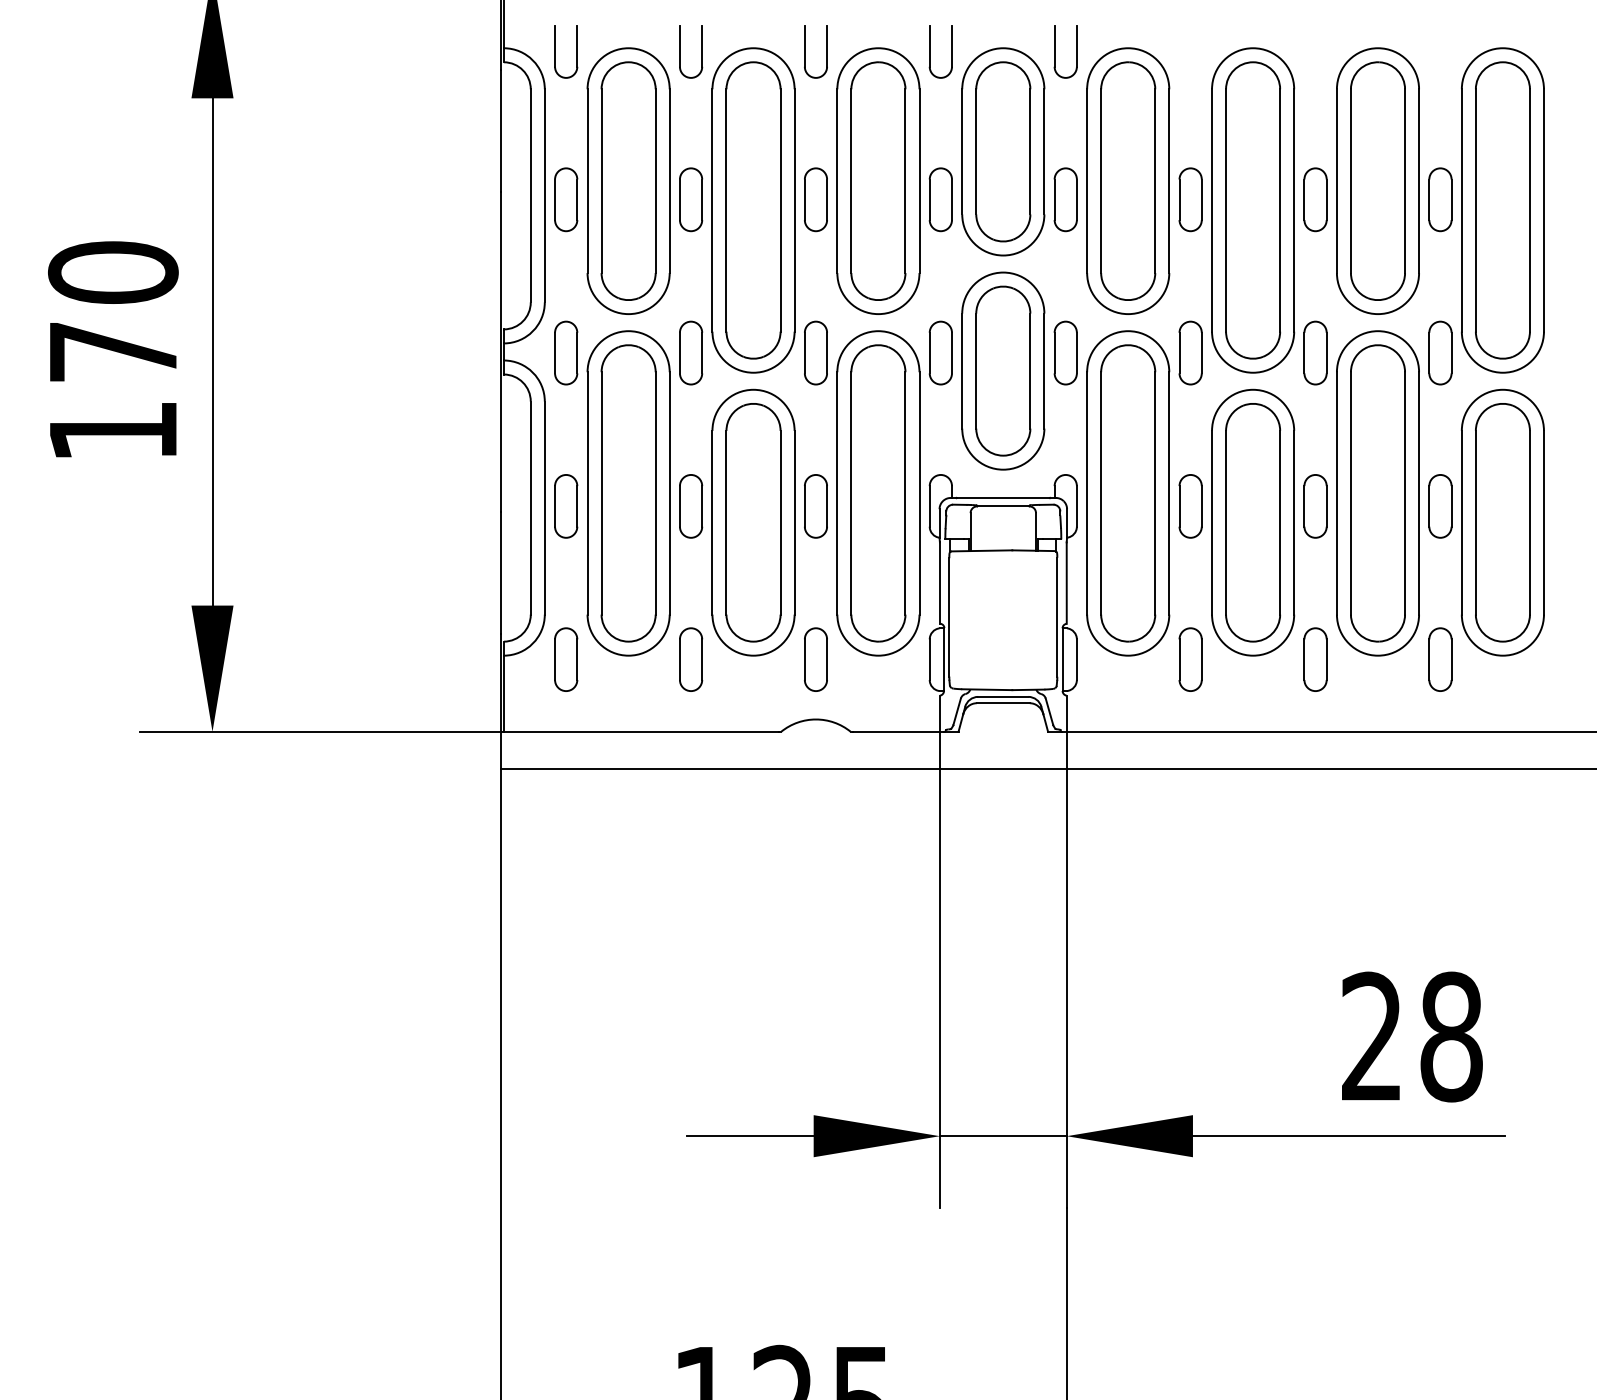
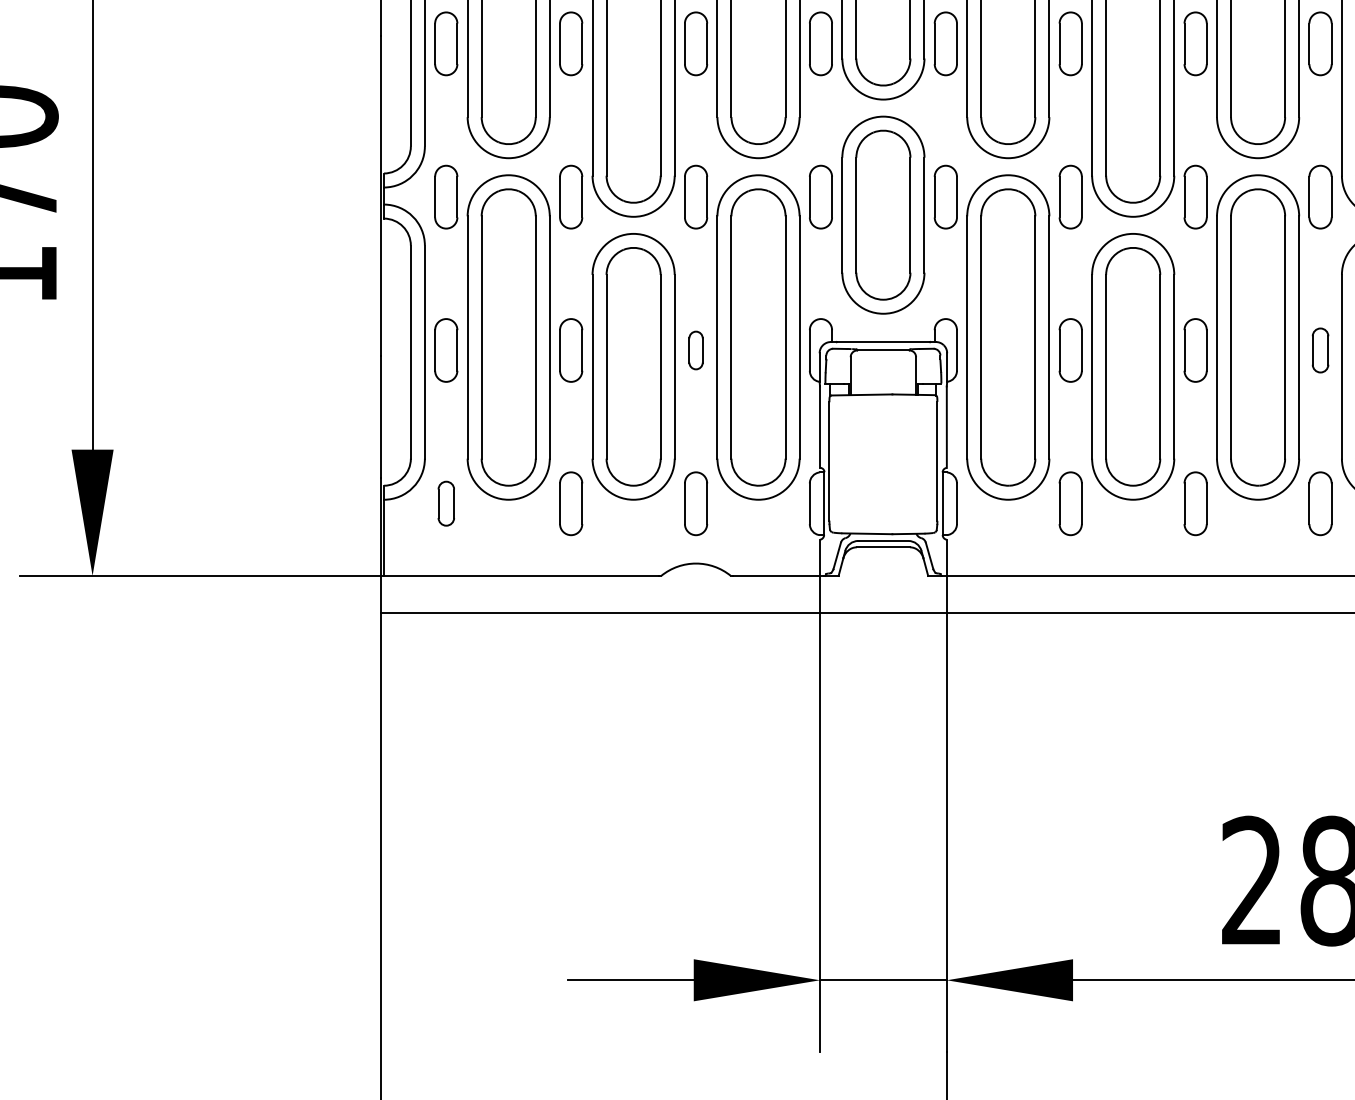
part: (815, 506) -> (695, 350), size x0.6
part: (1440, 506) -> (1320, 350), size x0.7
part: (566, 659) -> (446, 503), size x0.7

